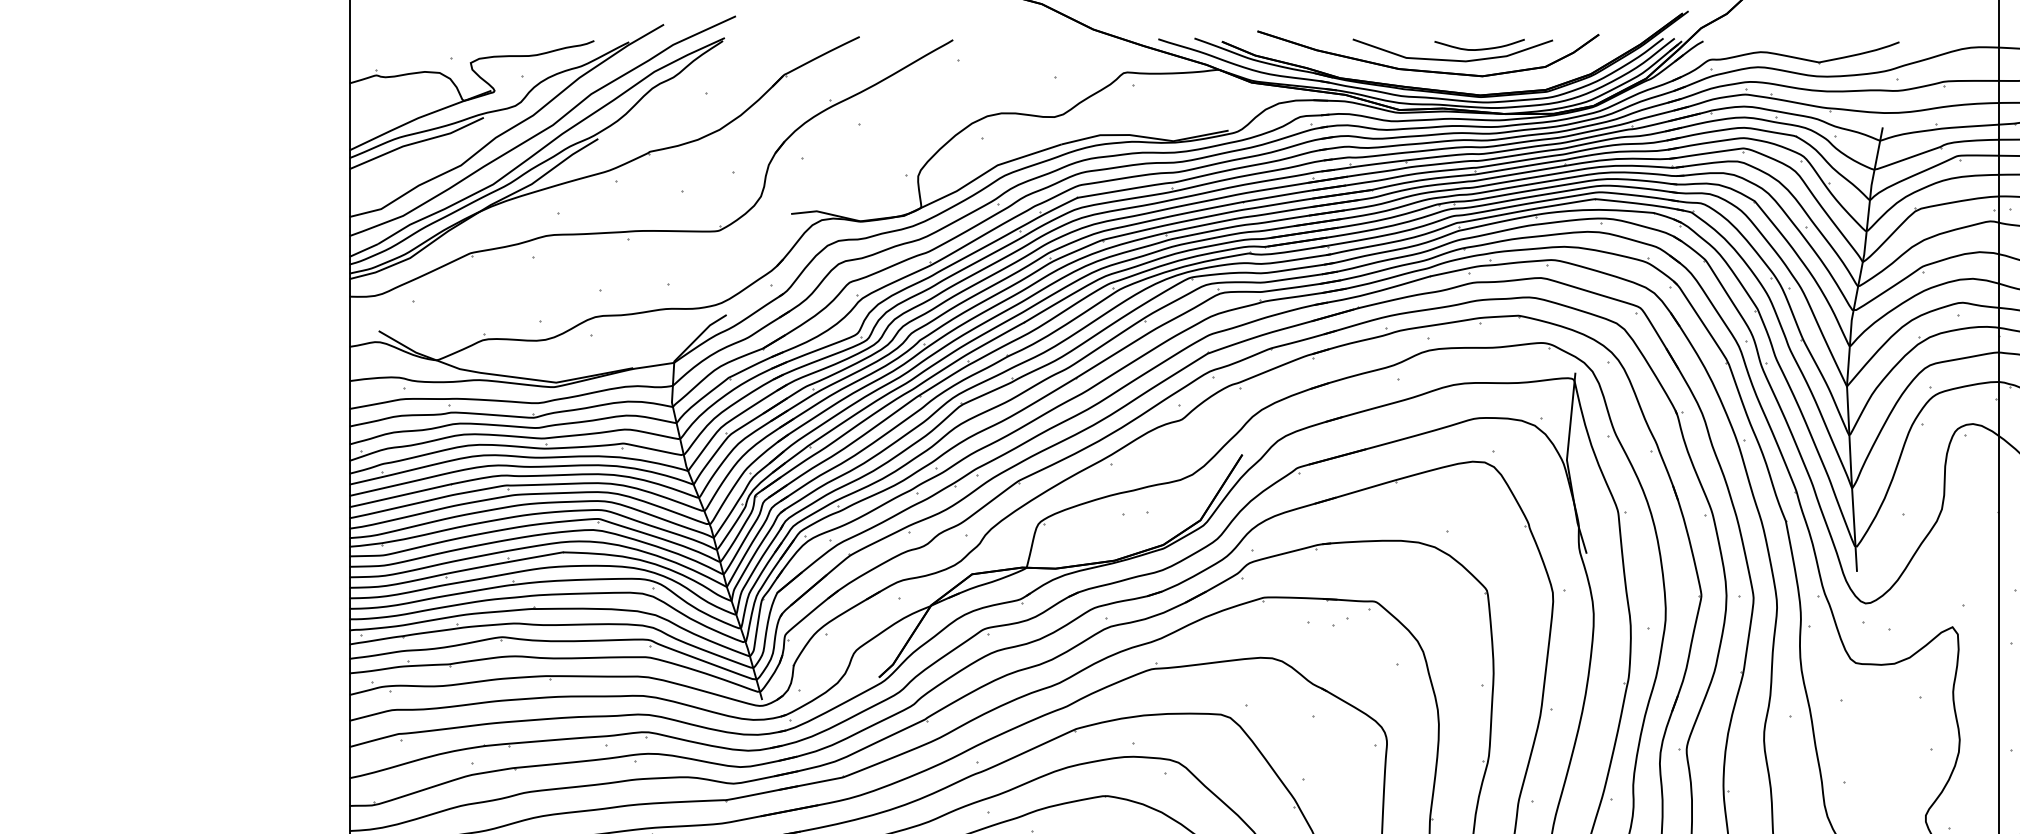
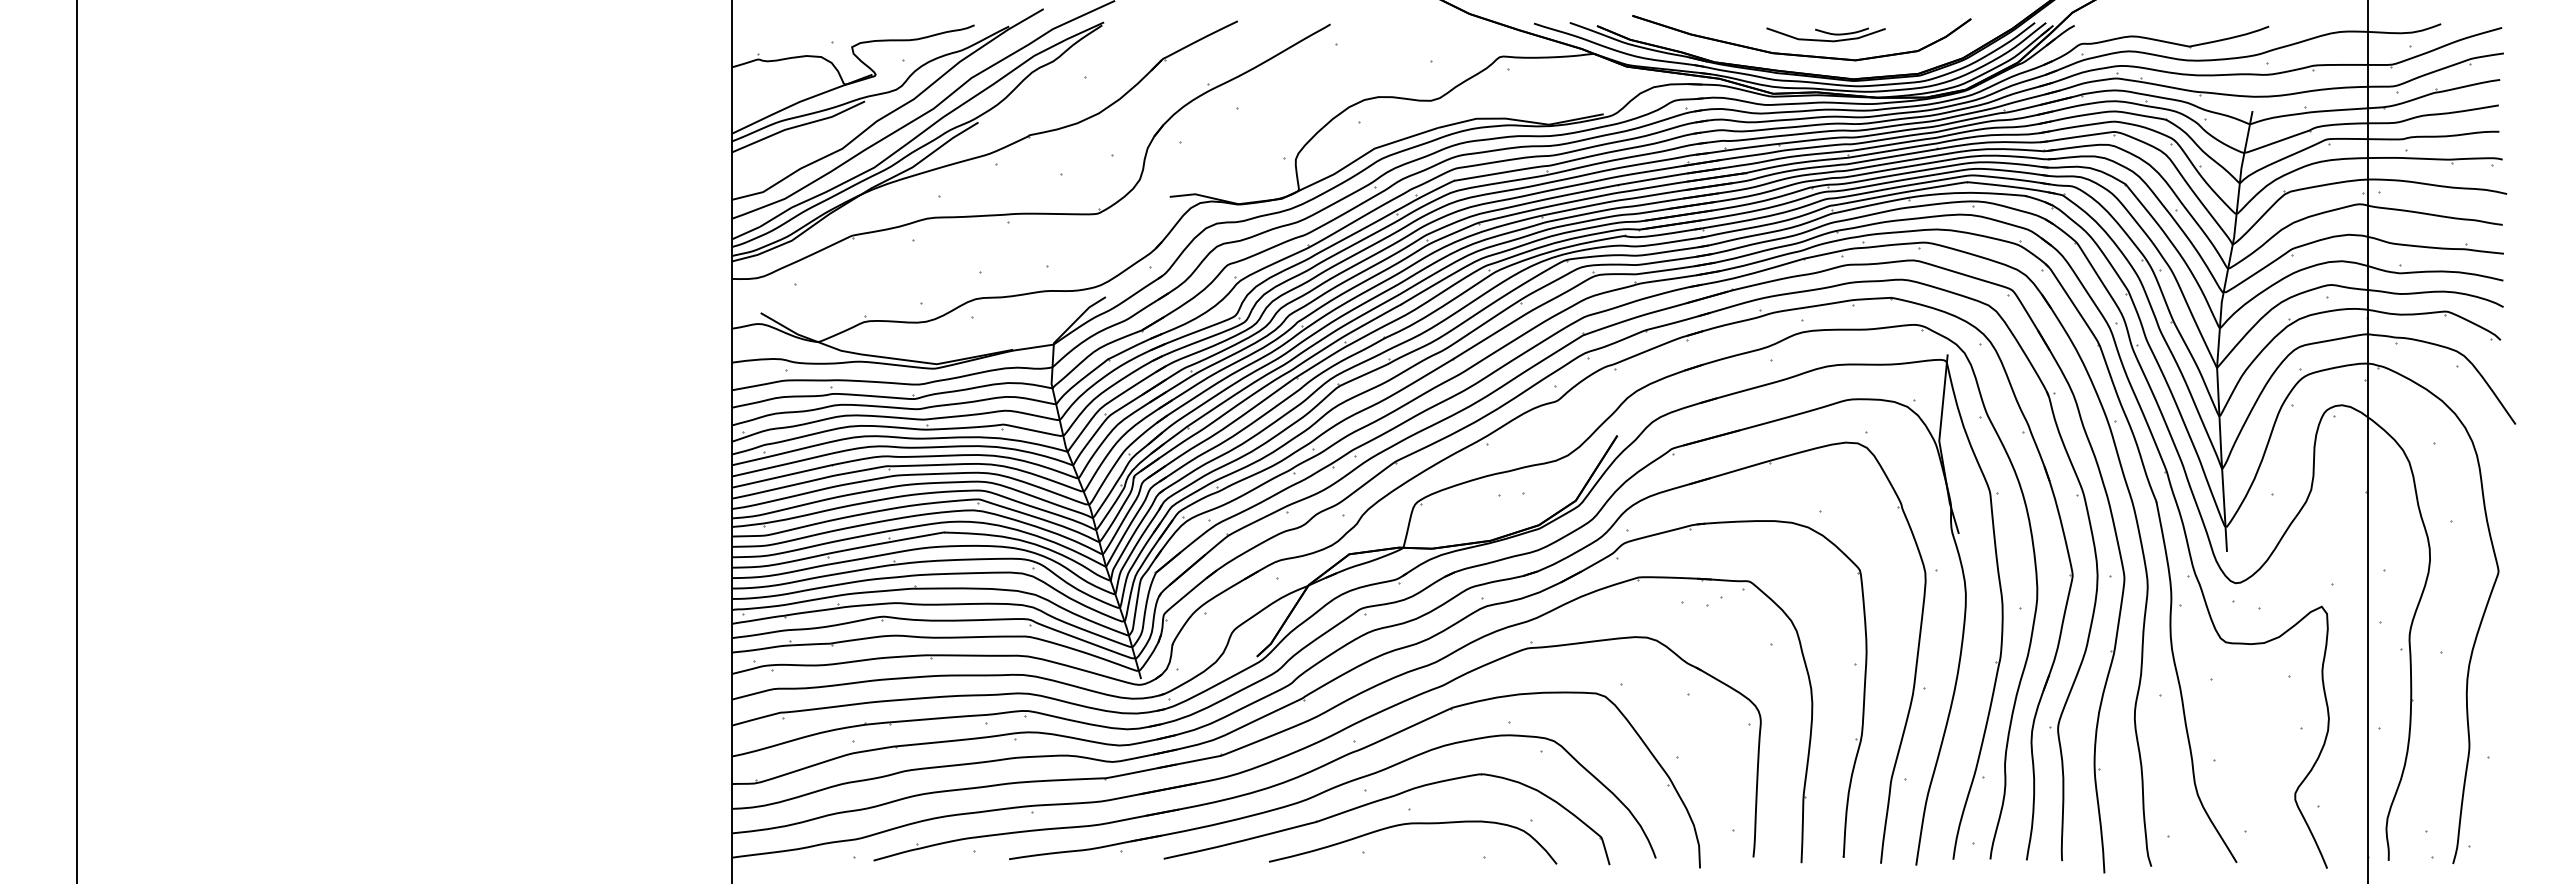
part: (1452, 50) -> (1825, 34), size x0.6

